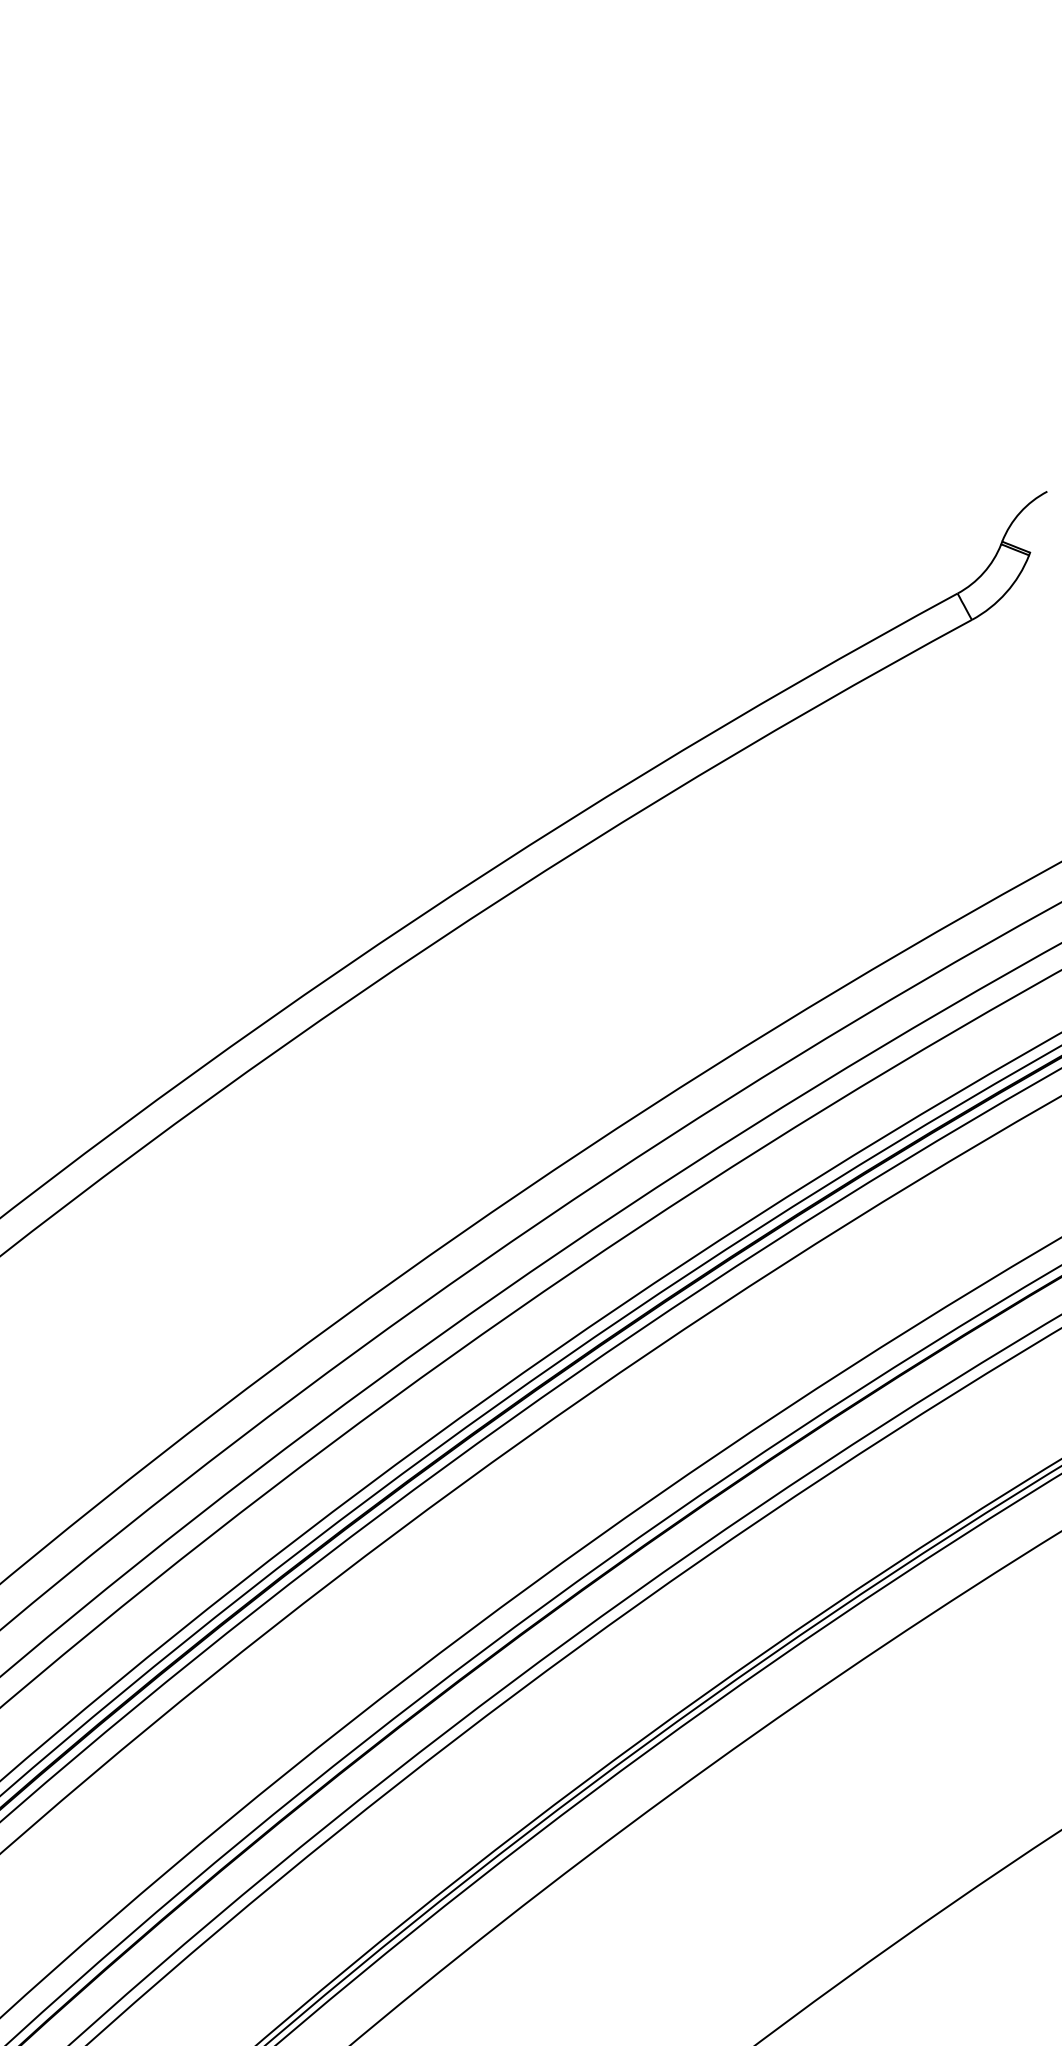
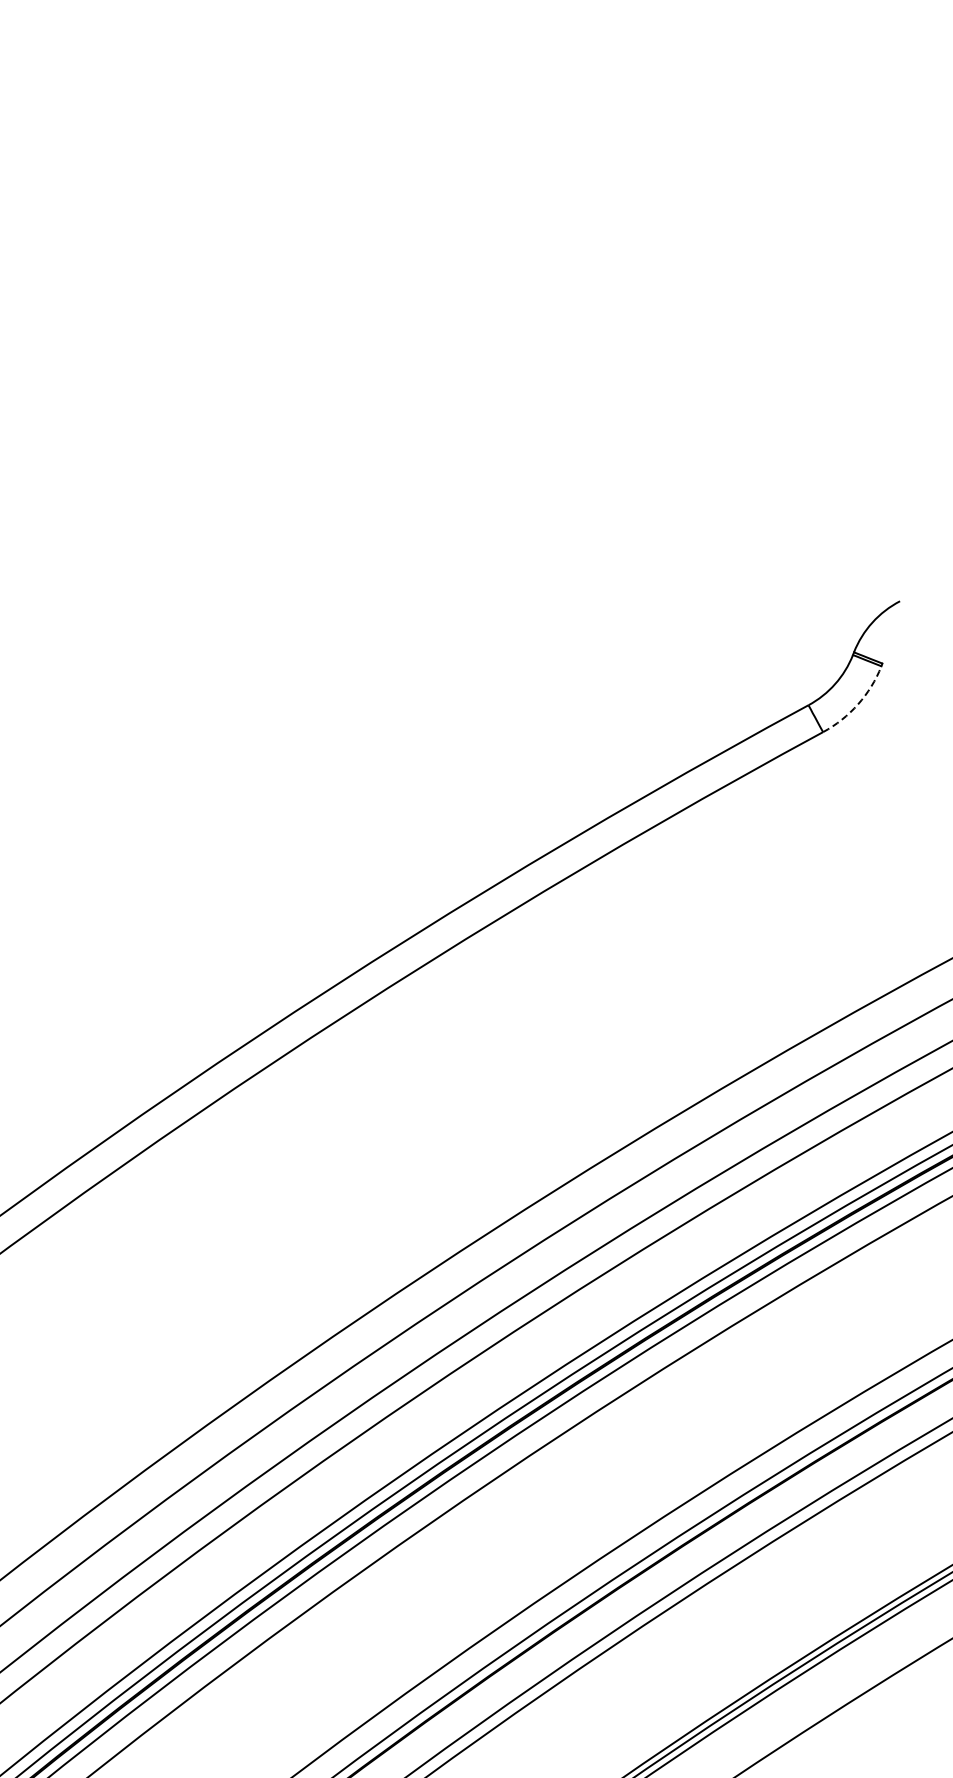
arc: (1006, 592) -> (858, 704), solid -> dashed

